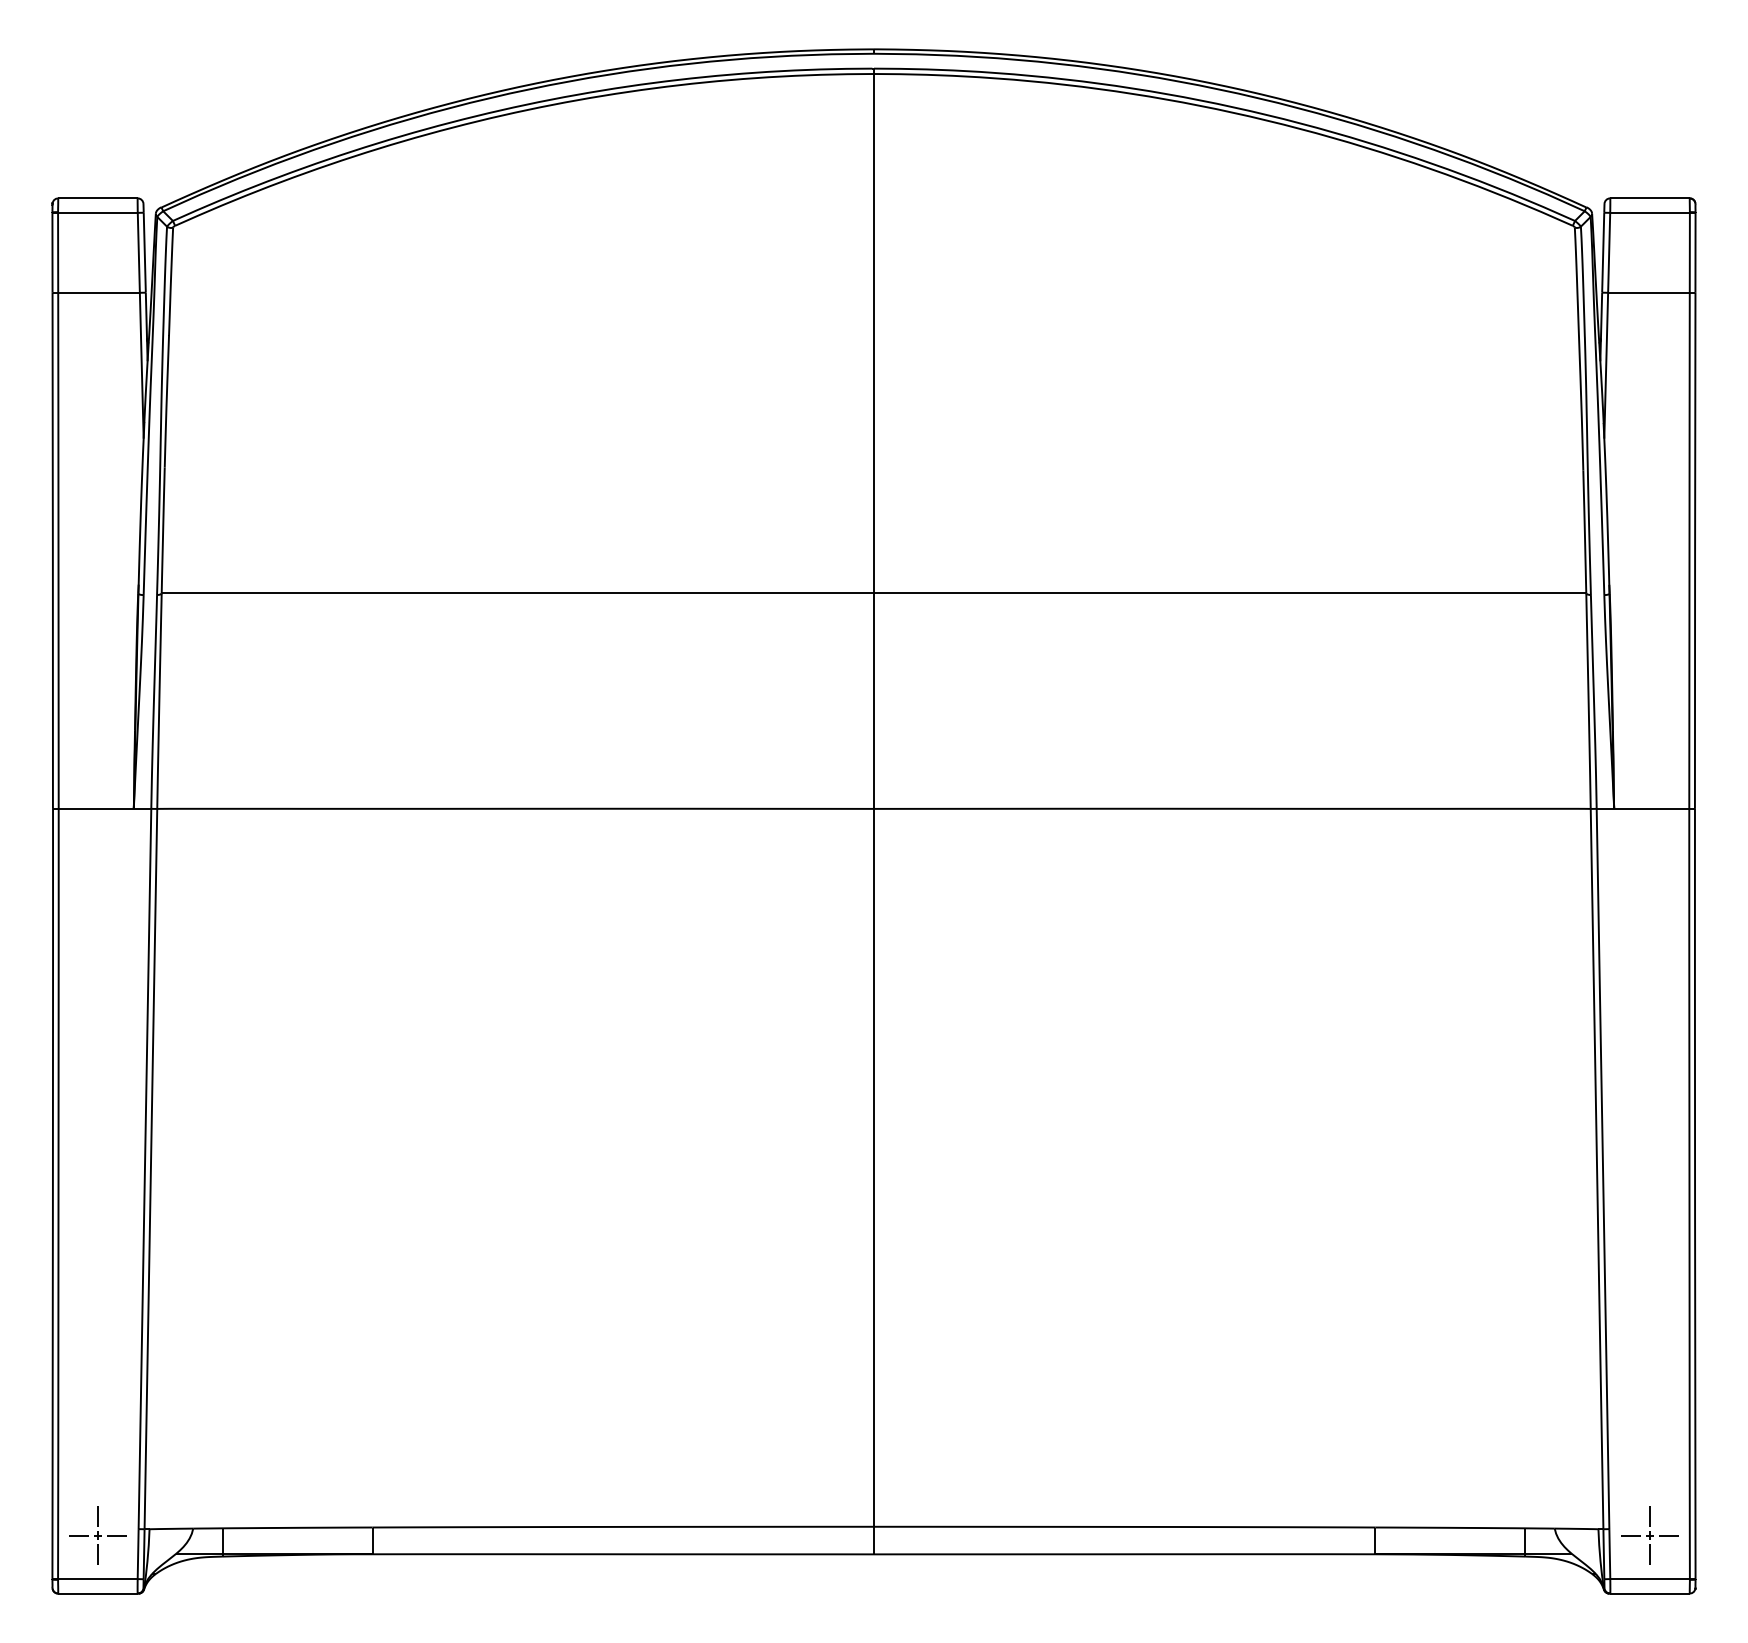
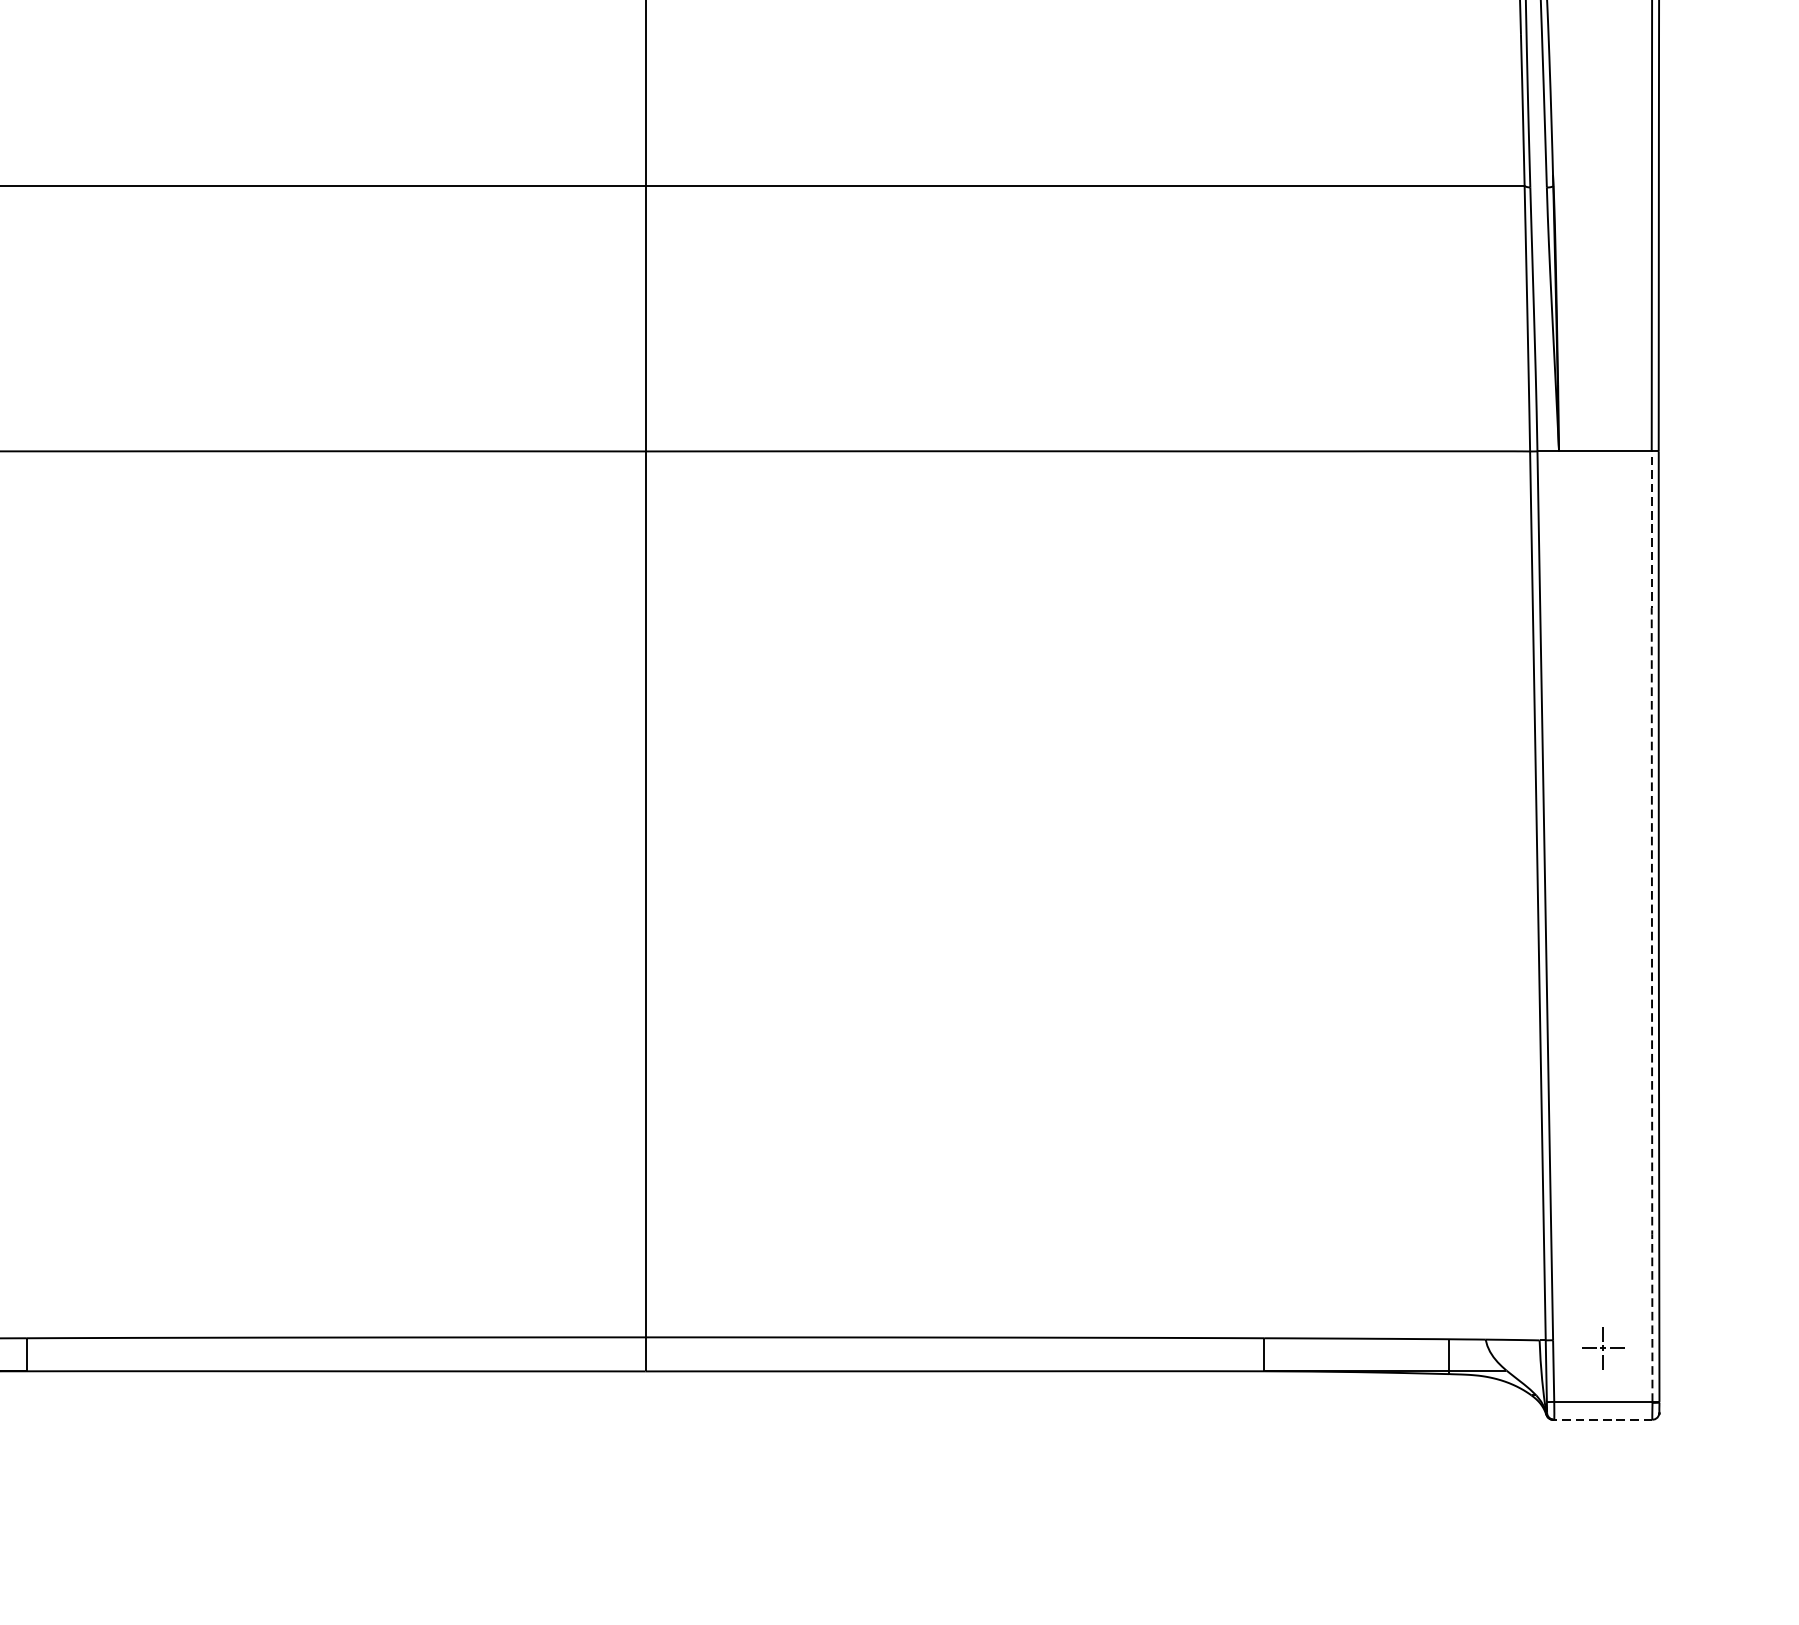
line: (1689, 1193) -> (1651, 926), solid -> dashed
part: (1649, 1535) -> (1602, 1348), size x0.6
line: (1650, 1593) -> (1603, 1419), solid -> dashed

